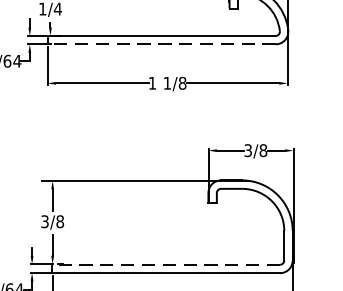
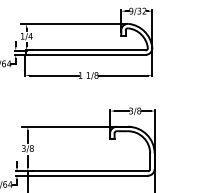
line: (161, 43) -> (85, 54), dashed -> solid
line: (165, 265) -> (87, 171), dashed -> solid

